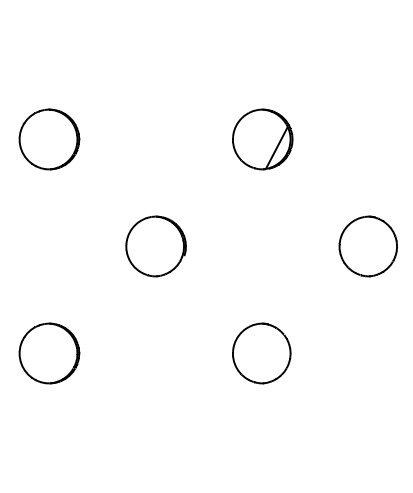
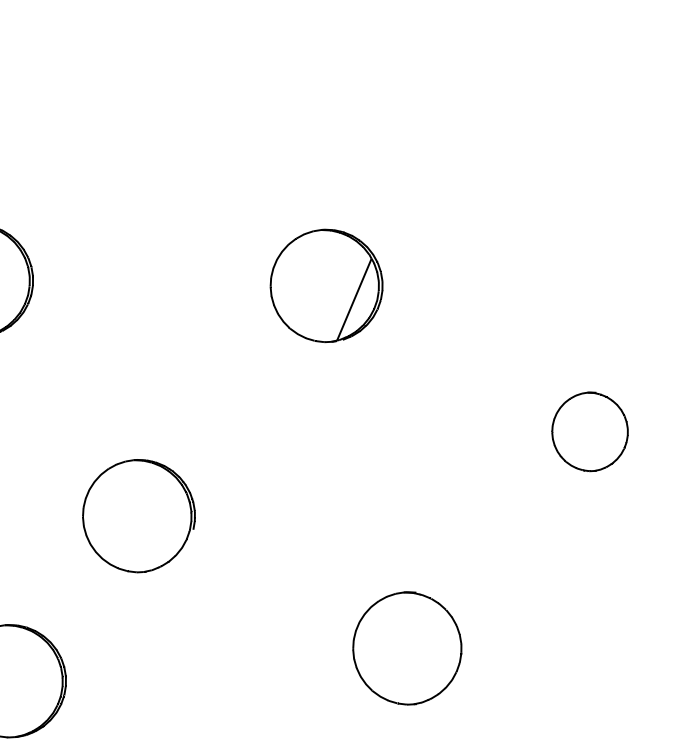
part: (262, 139) -> (326, 285), moved
part: (155, 246) -> (137, 516), moved
part: (367, 246) -> (588, 432), size x0.7

